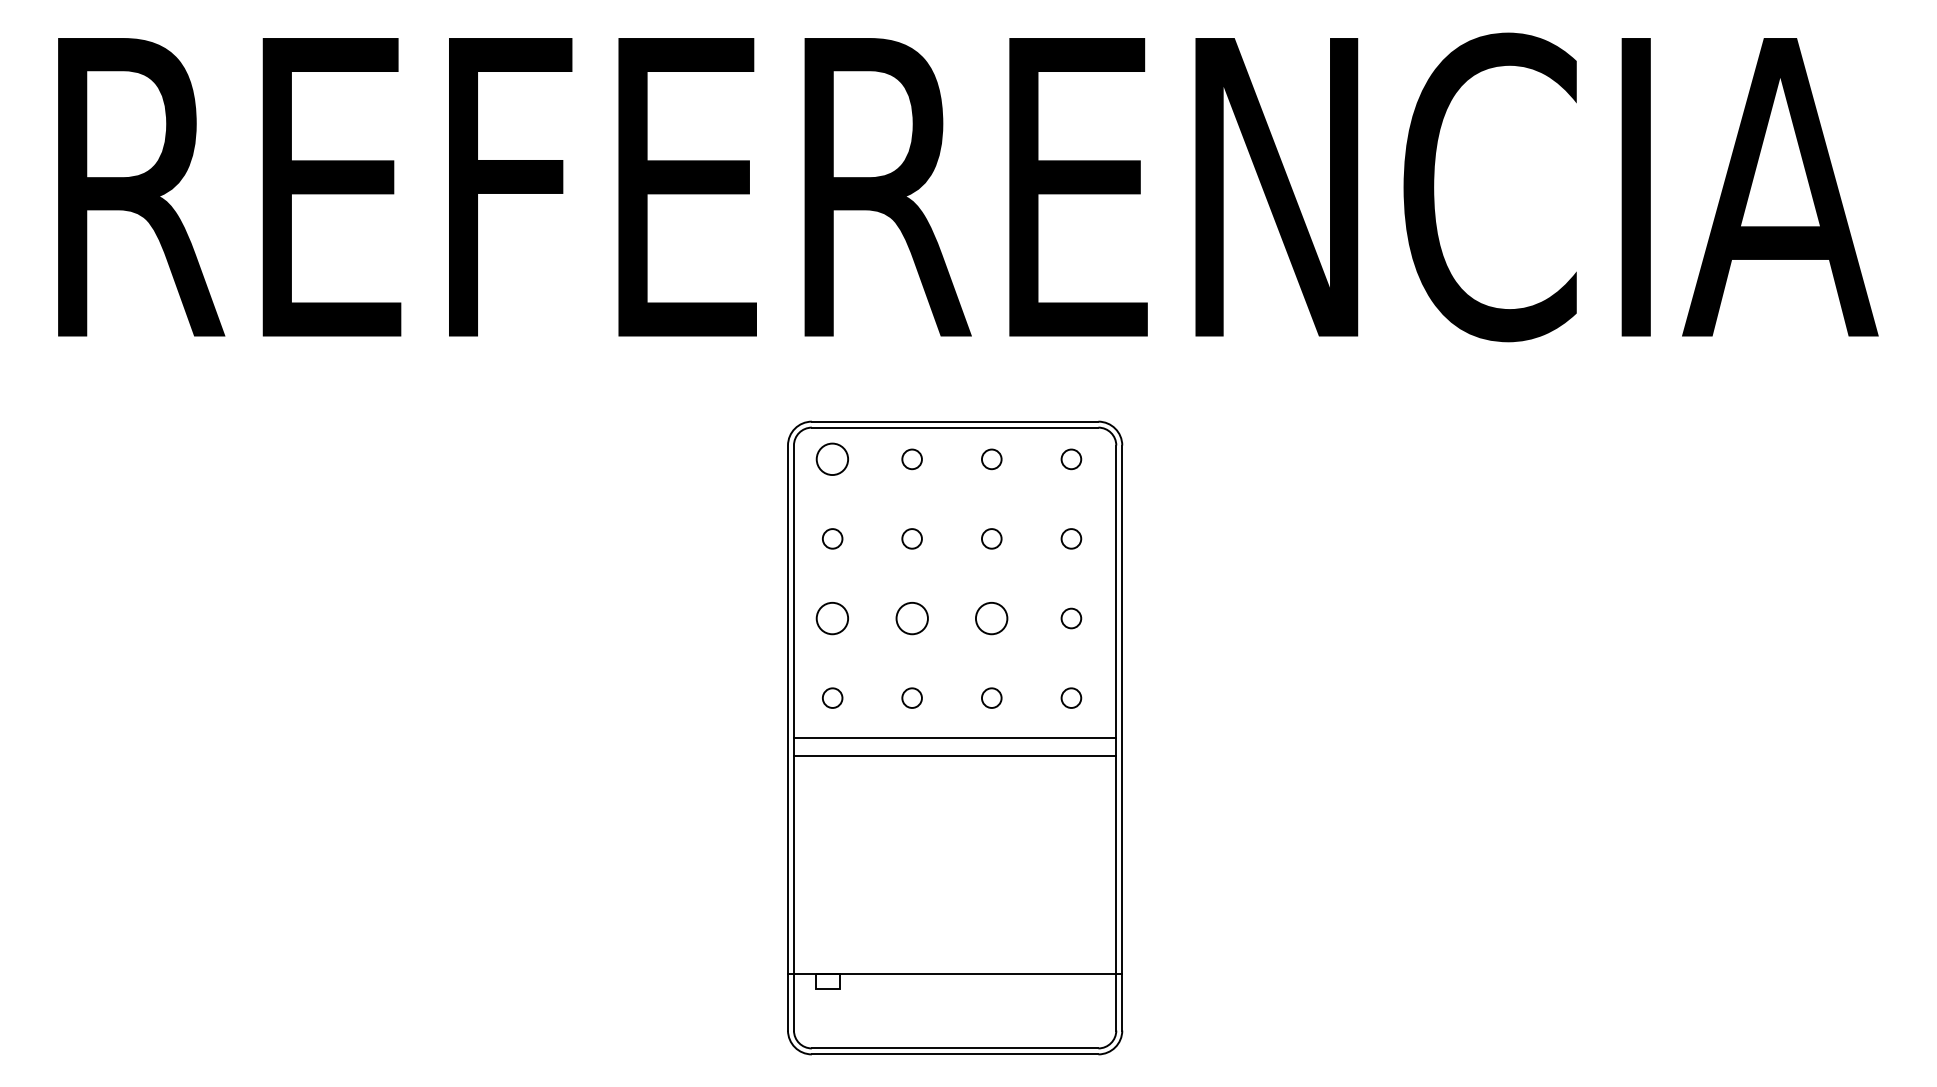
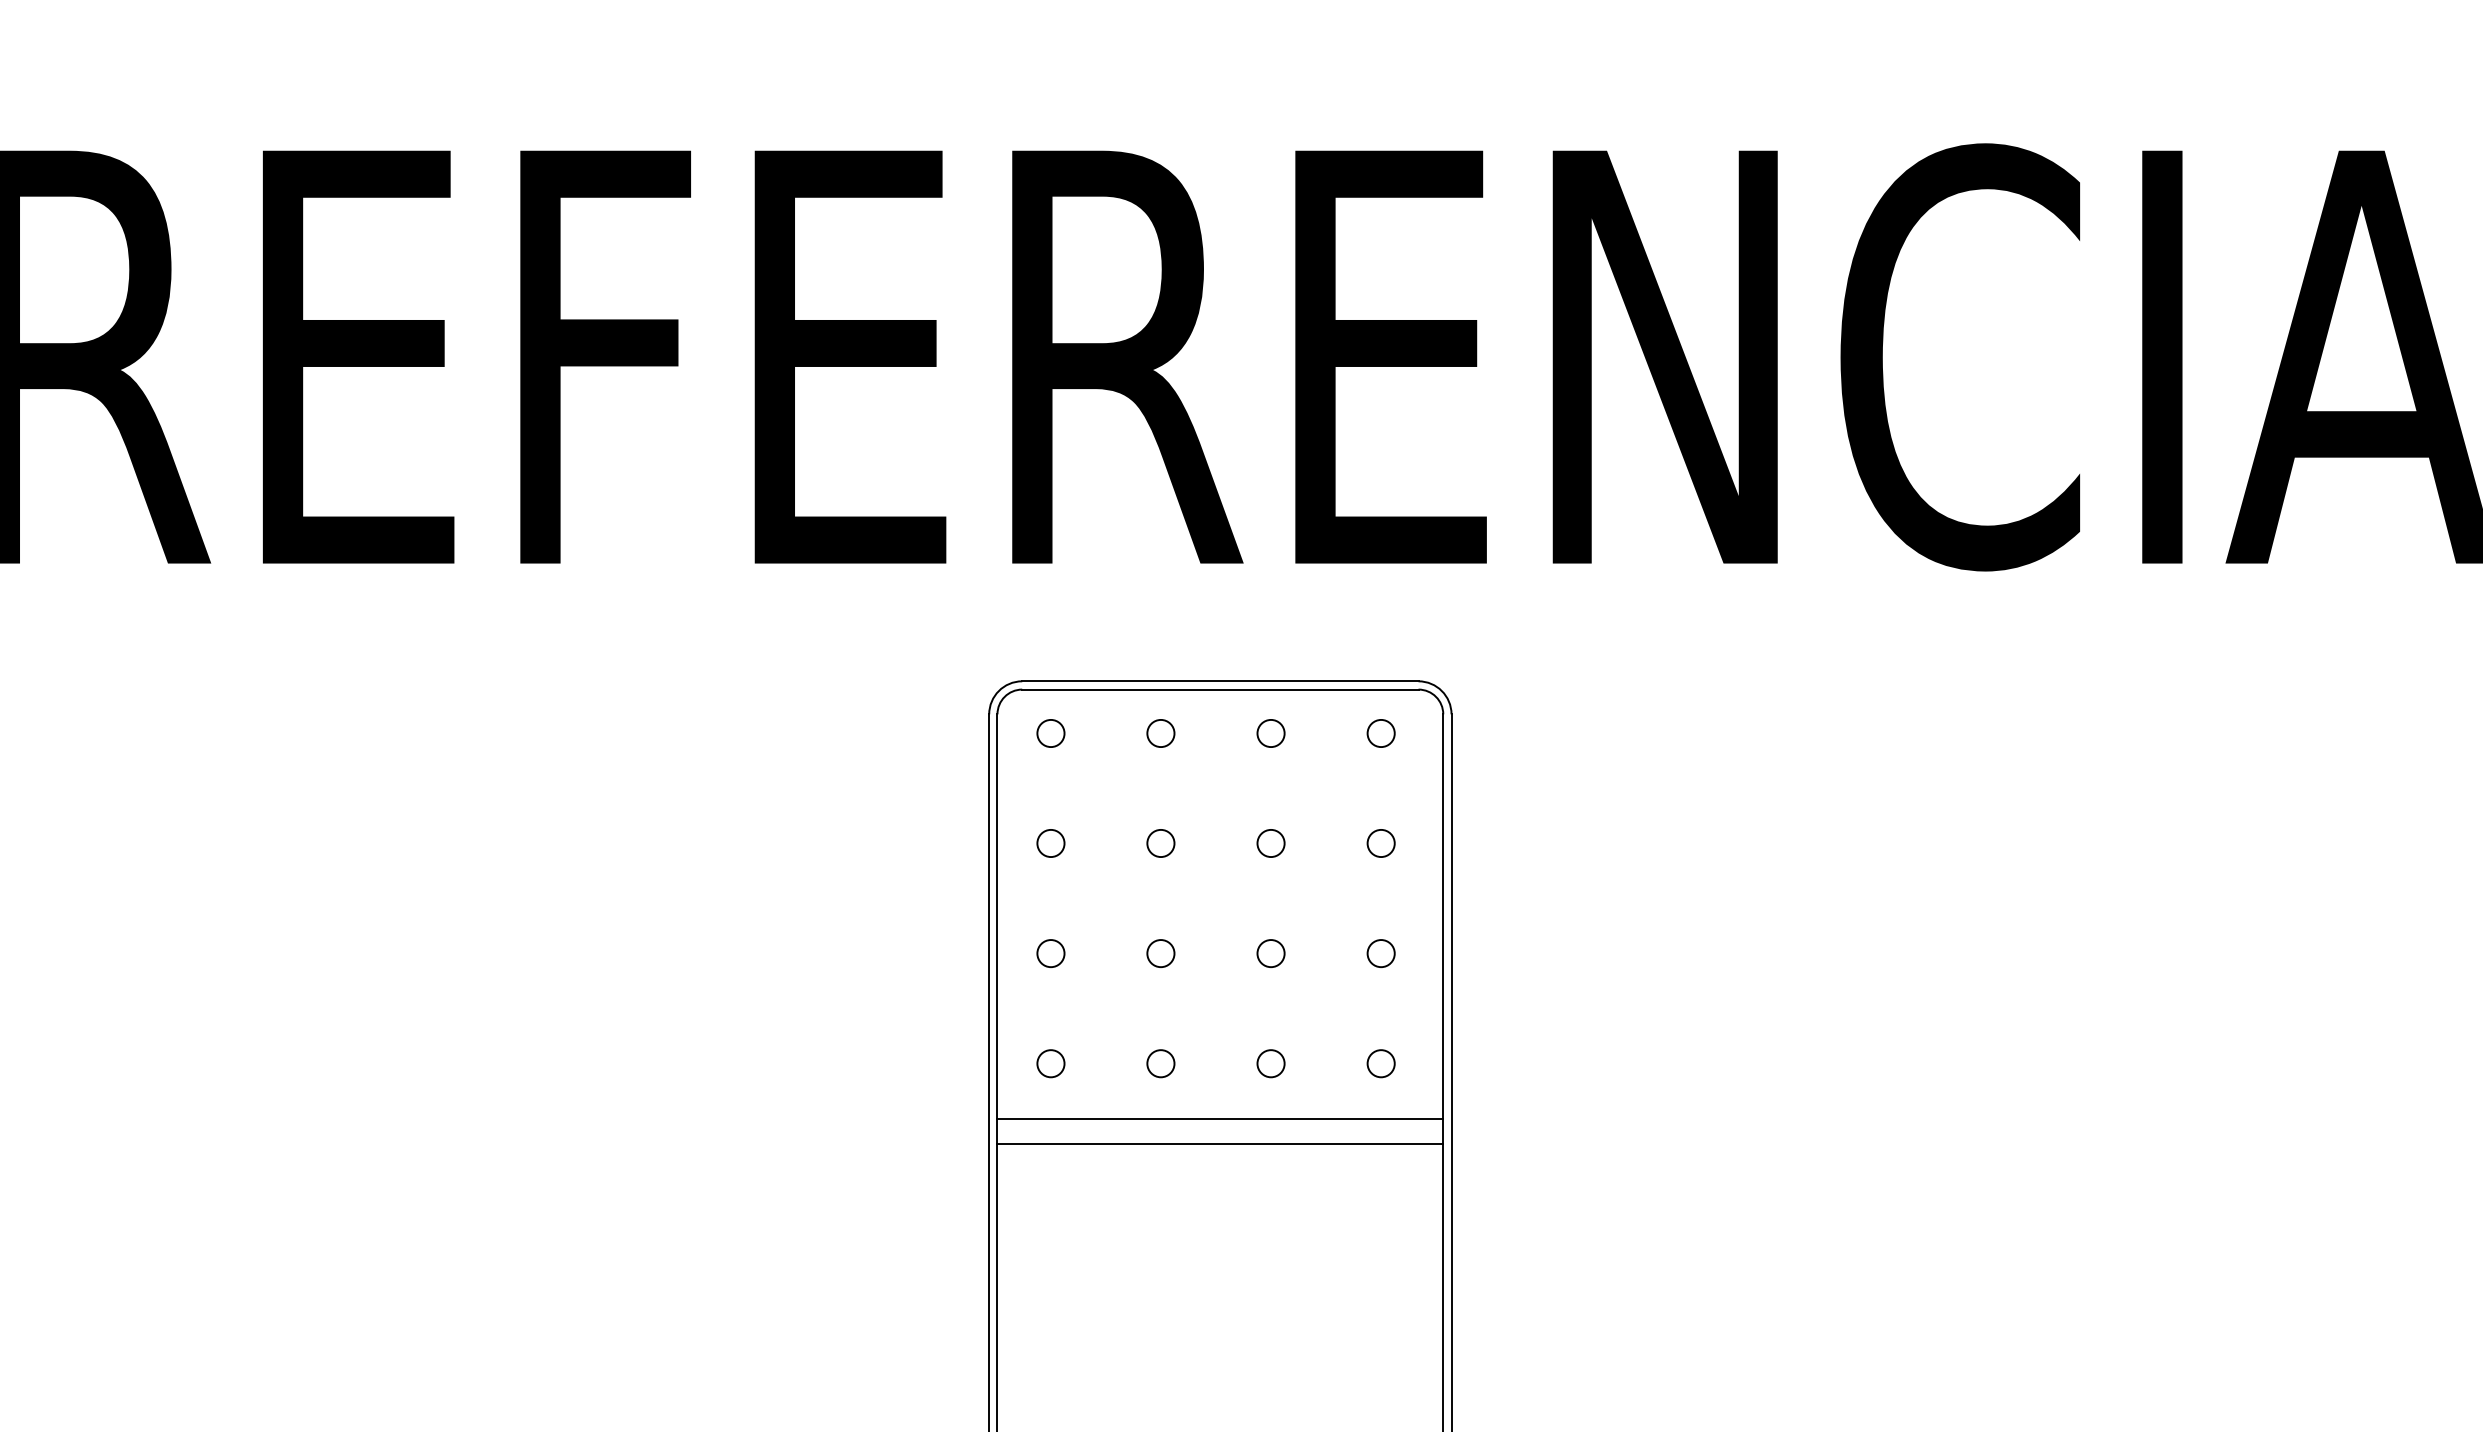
circle: (832, 459) -> (1050, 733), size x0.62
circle: (832, 618) -> (1050, 953), size x0.62
circle: (911, 618) -> (1160, 953), size x0.62
circle: (991, 618) -> (1270, 953), size x0.62

